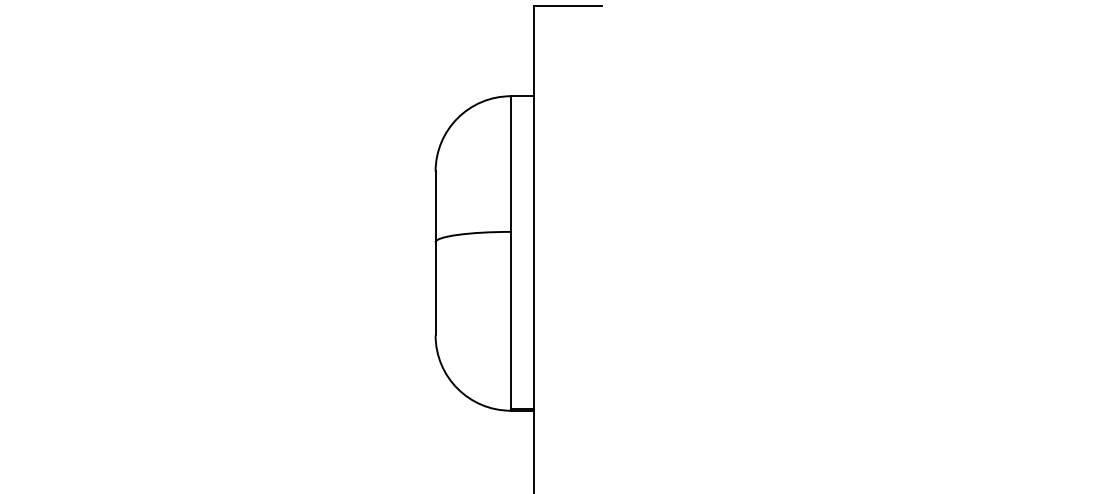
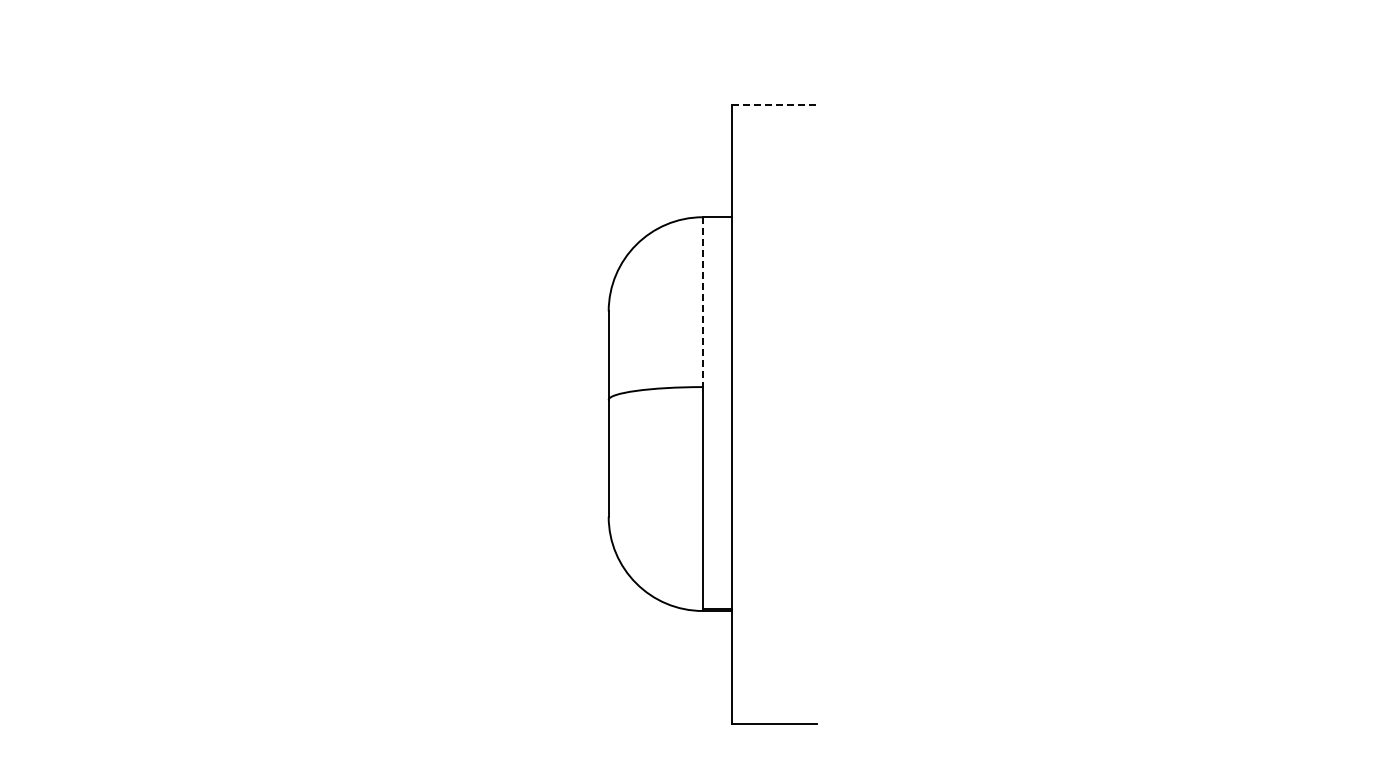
line: (568, 6) -> (775, 104), solid -> dashed
line: (510, 164) -> (702, 302), solid -> dashed

